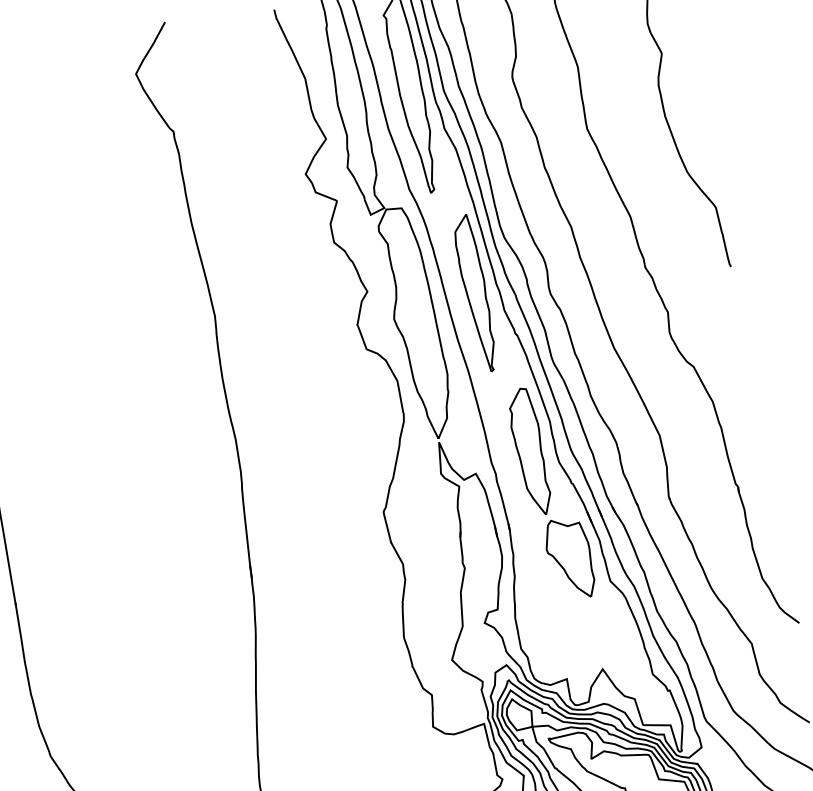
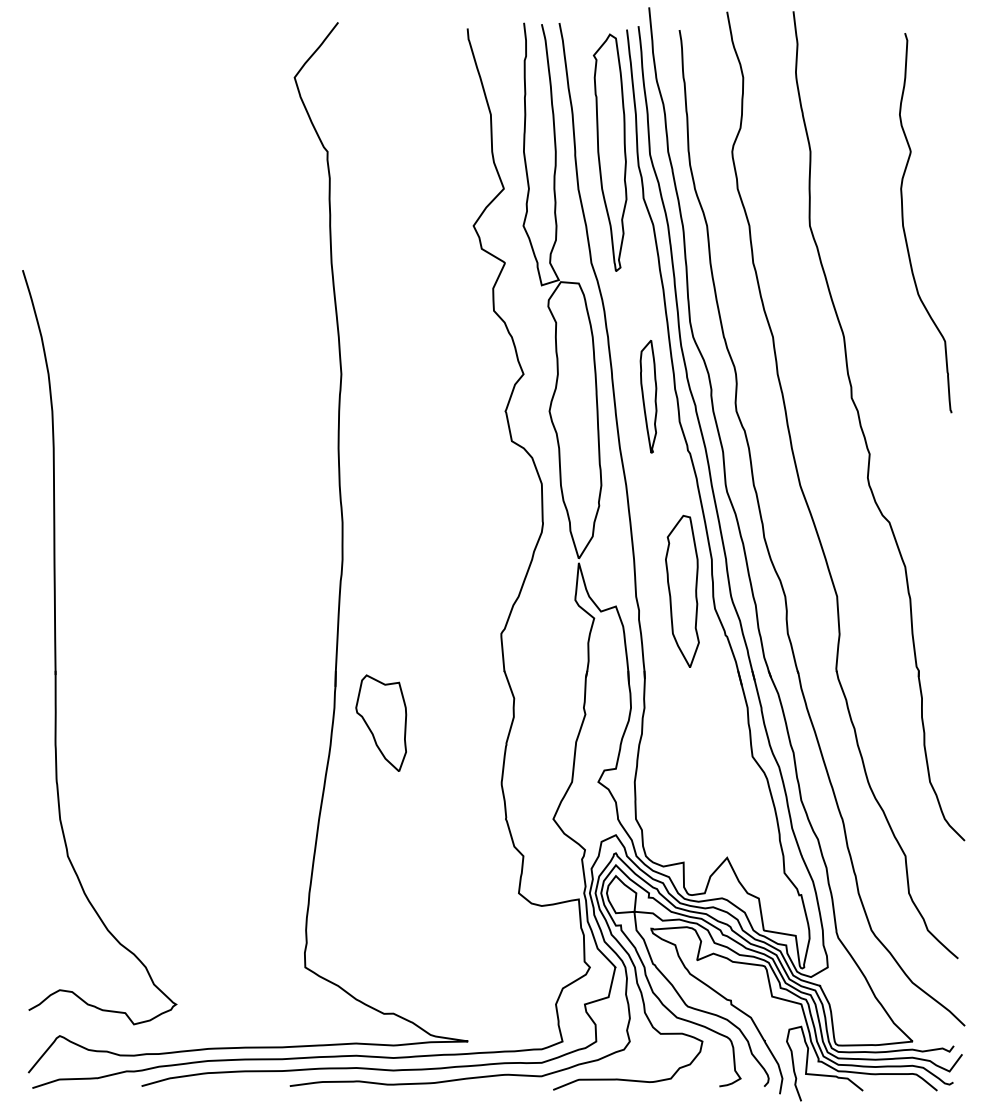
part: (475, 293) -> (648, 396), size x0.6
part: (569, 558) -> (381, 722), moved

